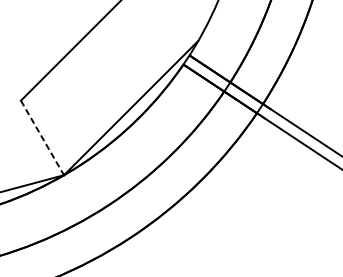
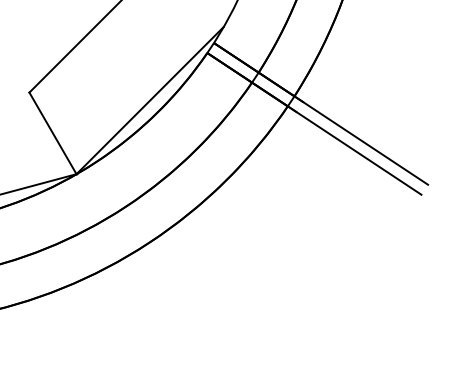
line: (42, 138) -> (53, 133), dashed -> solid

